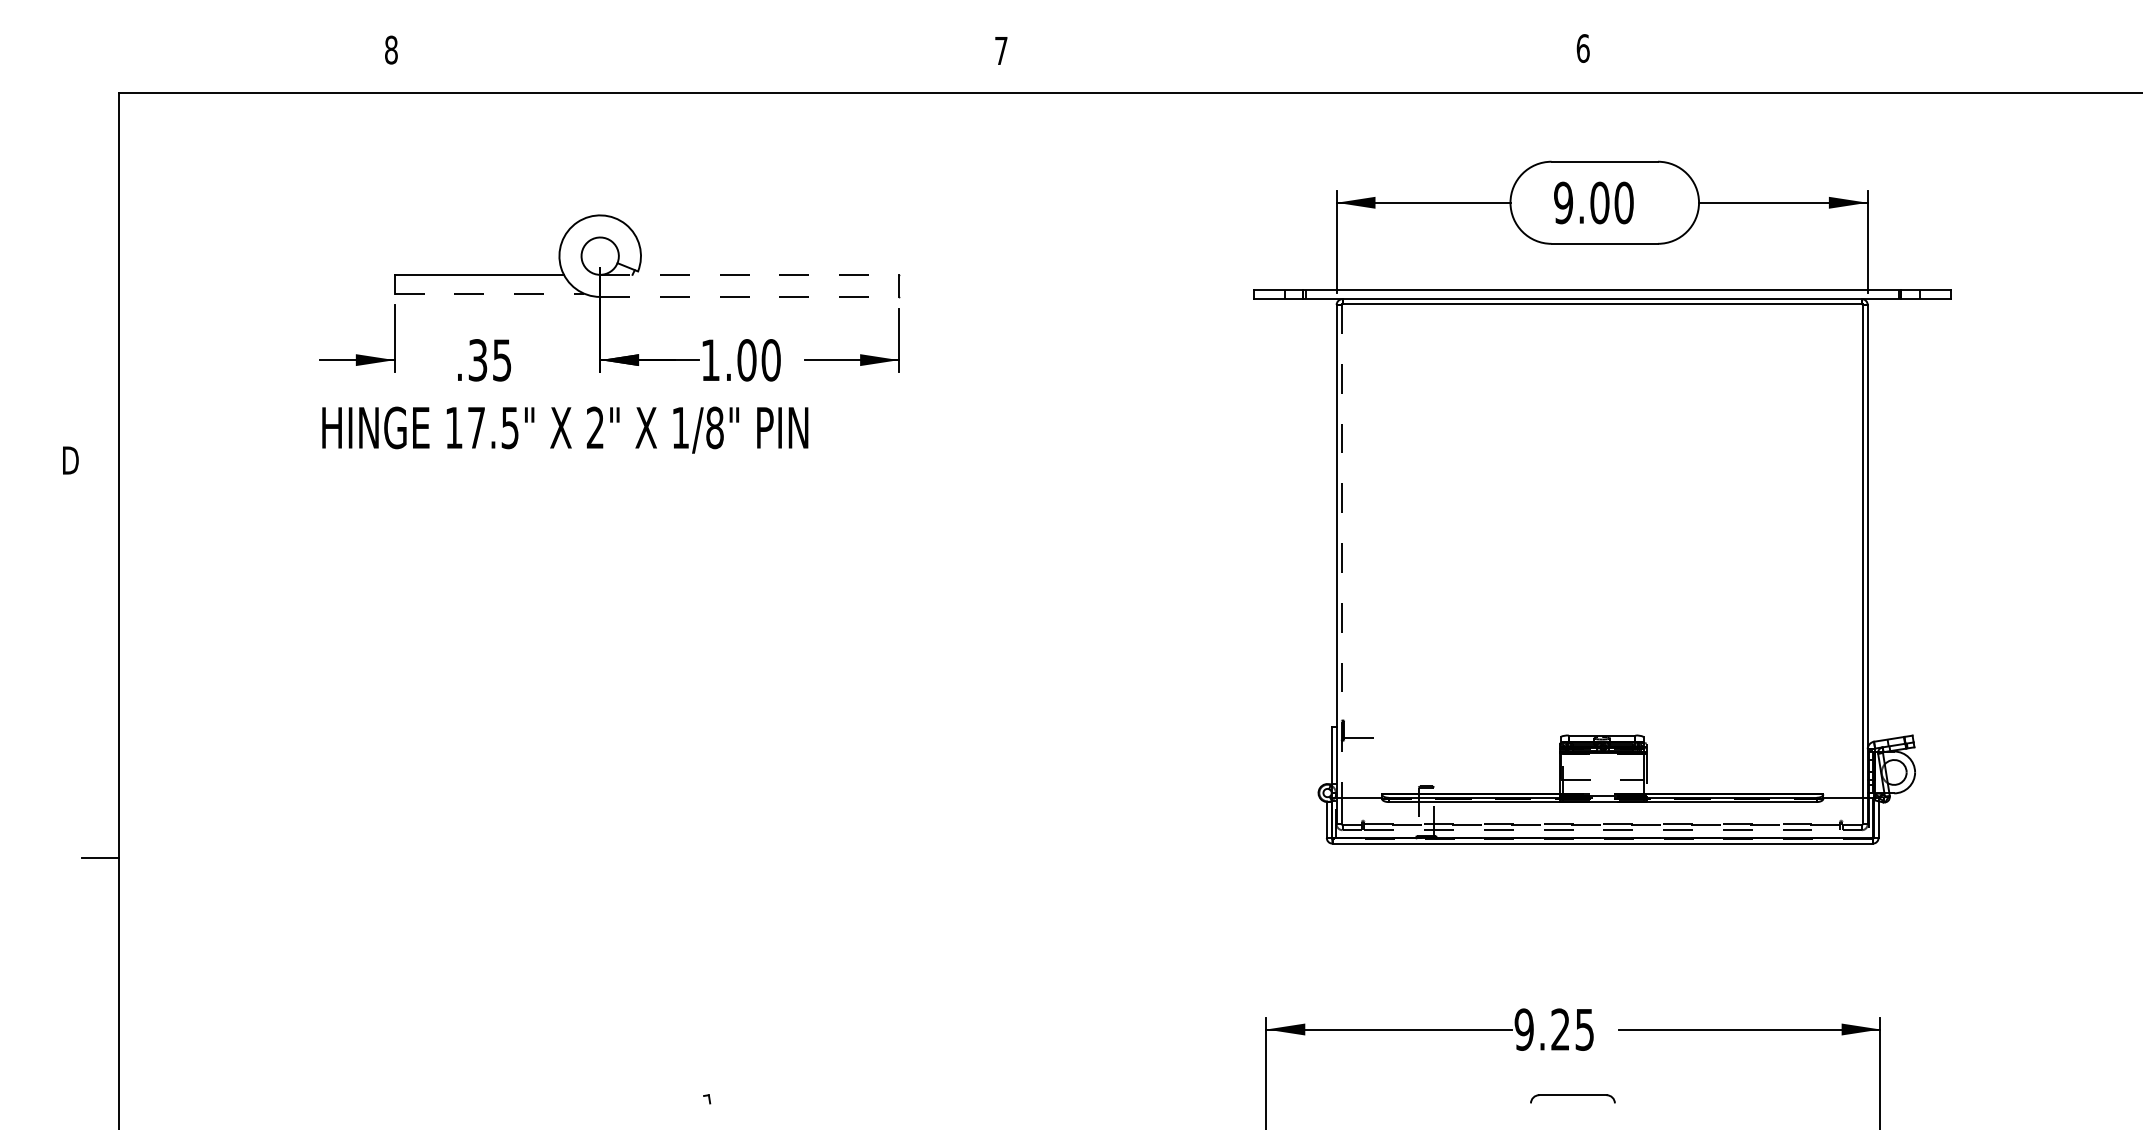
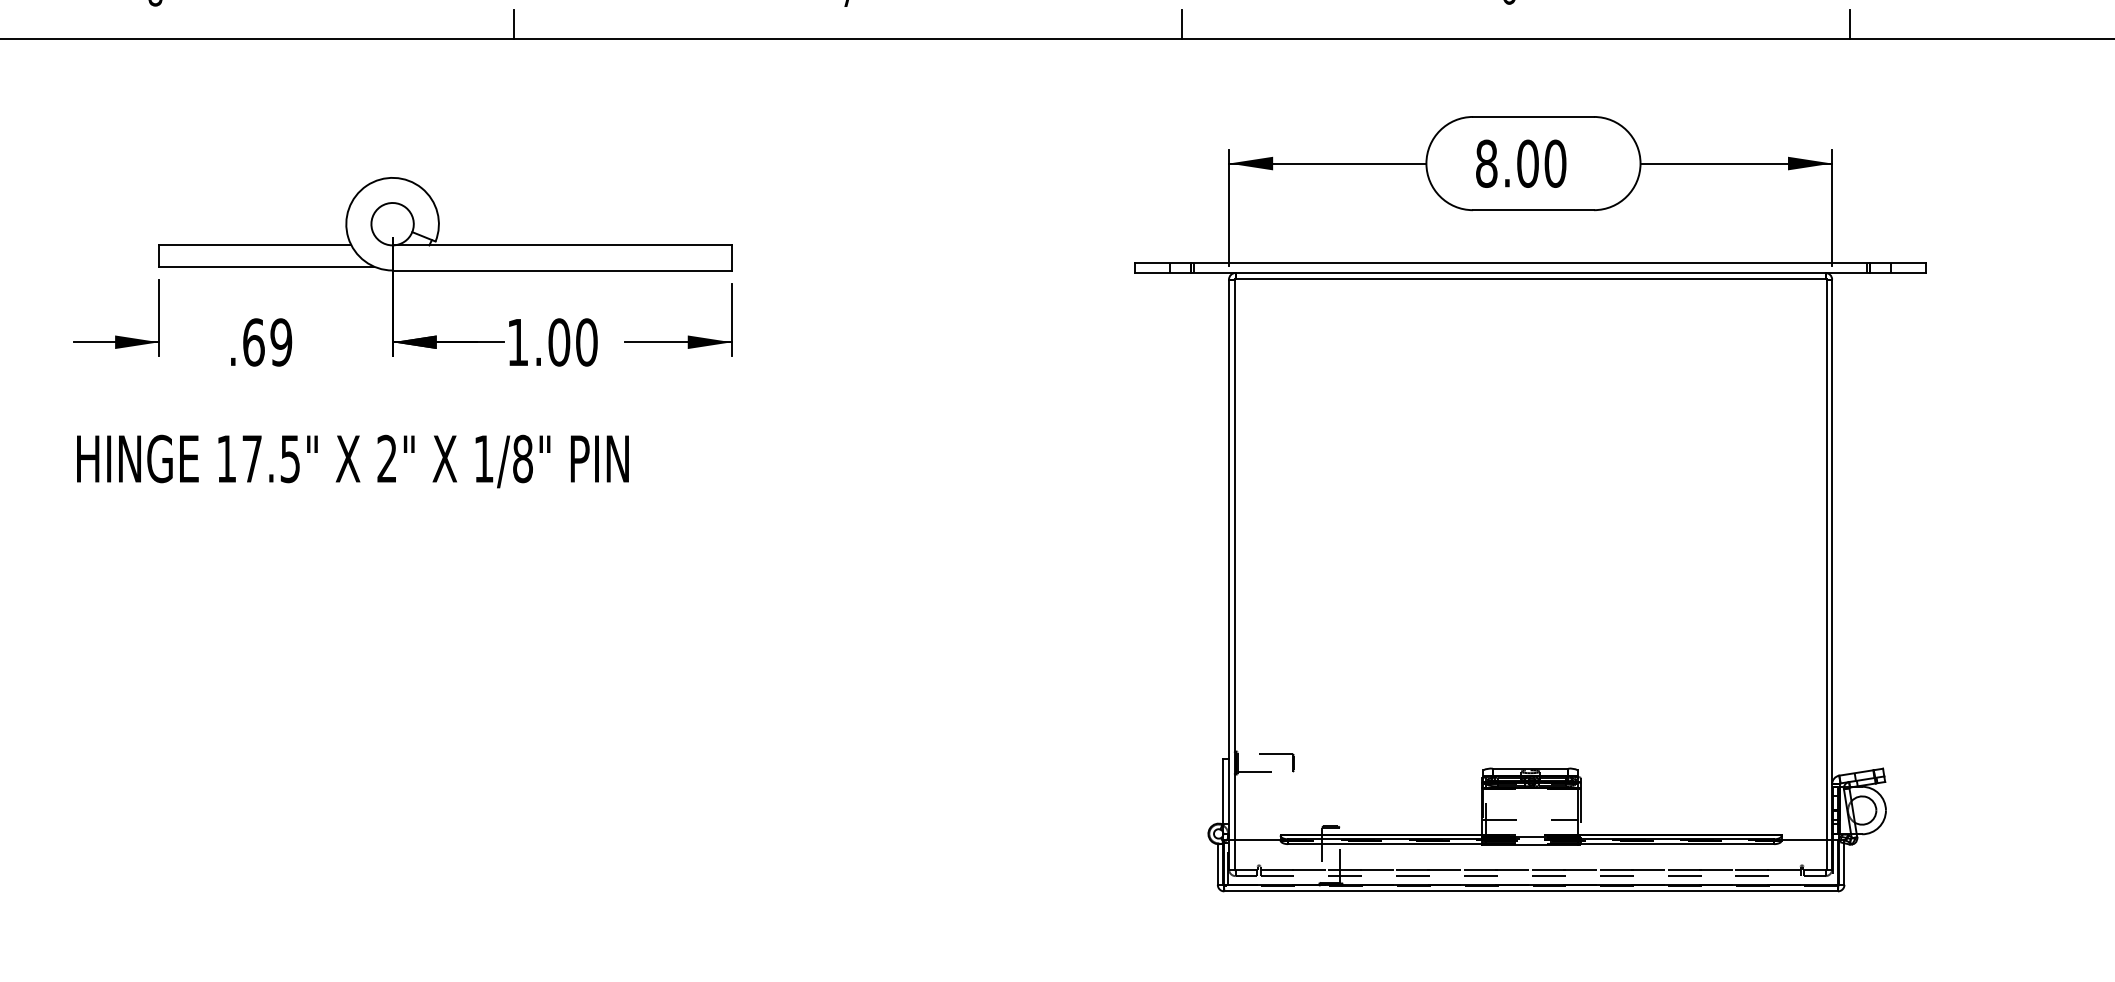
line: (707, 79) -> (514, 23), added
line: (1295, 79) -> (1182, 23), added
line: (1883, 79) -> (1850, 23), added
text: (1563, 202) -> (1486, 163), 9.00 -> 8.00
line: (750, 274) -> (563, 245), dashed -> solid
line: (489, 293) -> (266, 266), dashed -> solid
line: (750, 296) -> (563, 269), dashed -> solid
text: (489, 360) -> (266, 342), .35 -> .69
text: (565, 429) -> (353, 460), moved
line: (1341, 551) -> (1234, 559), dashed -> solid
part: (1378, 723) -> (1276, 754), added

